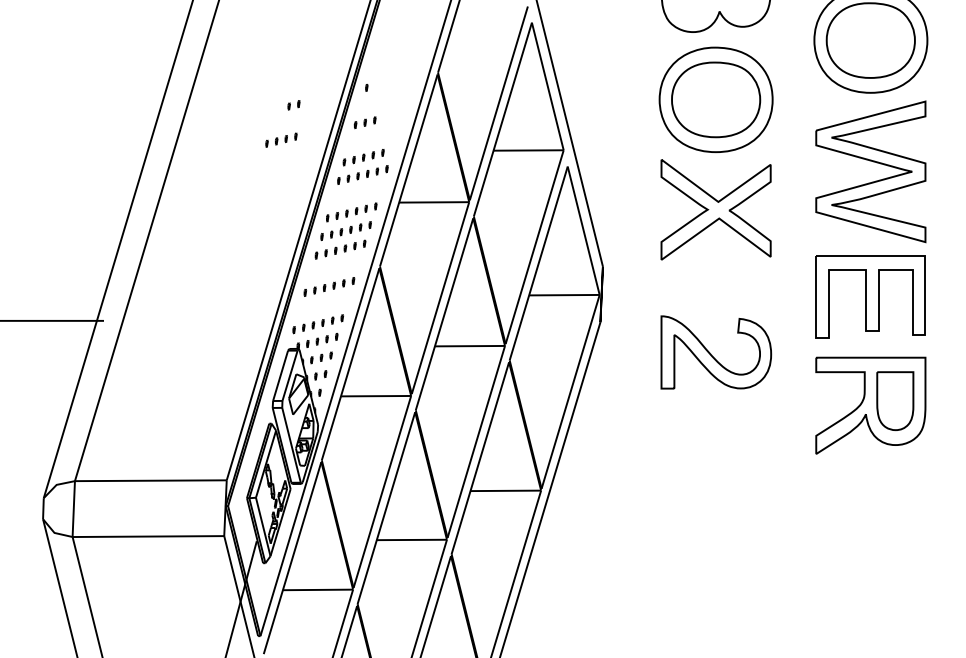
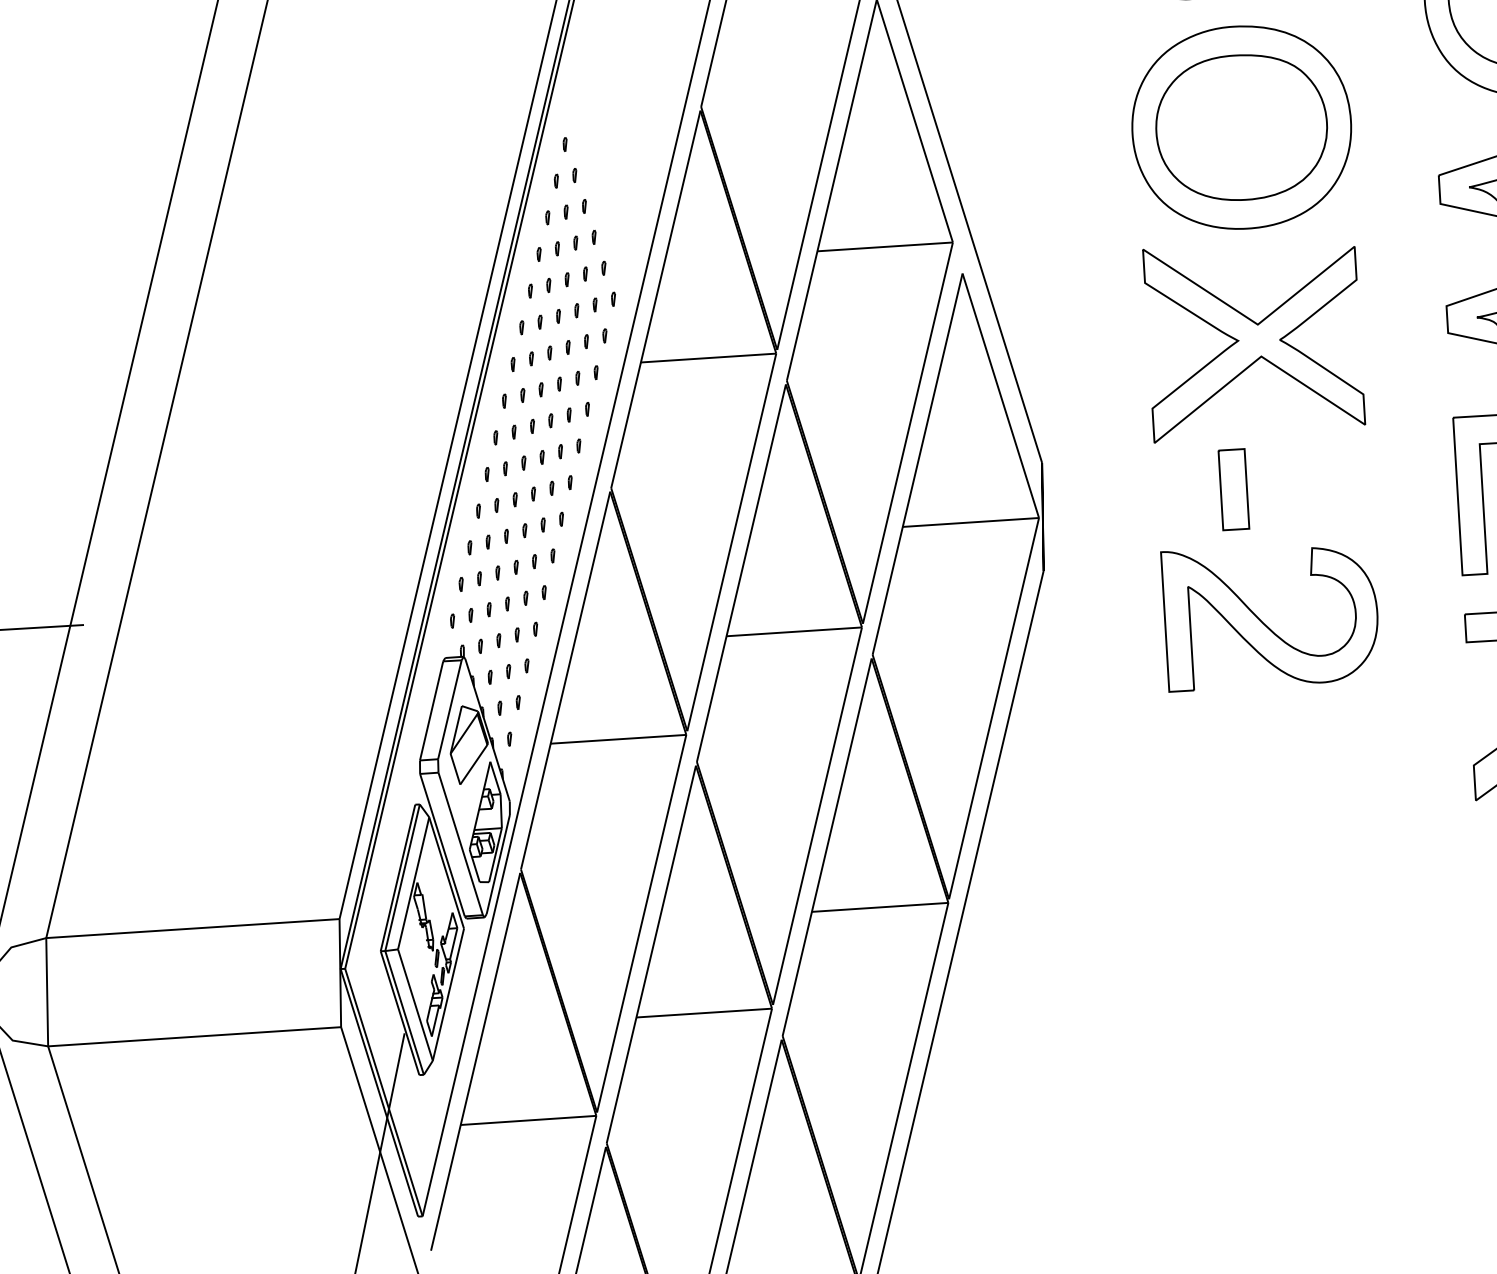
part: (293, 105) -> (564, 178), moved
part: (281, 139) -> (566, 244), moved
part: (357, 193) -> (559, 349), added
part: (334, 268) -> (523, 497), added
part: (700, 286) -> (1232, 490), added
part: (323, 305) -> (506, 570), added

